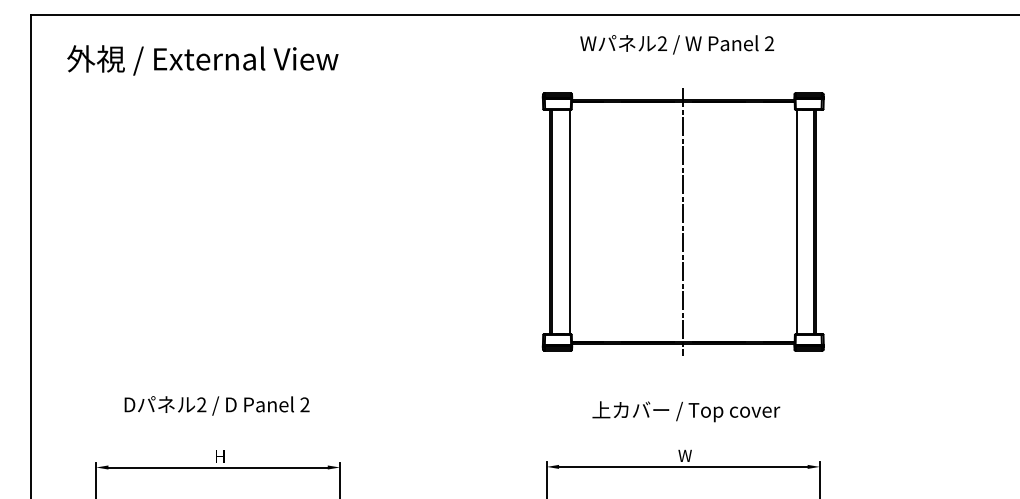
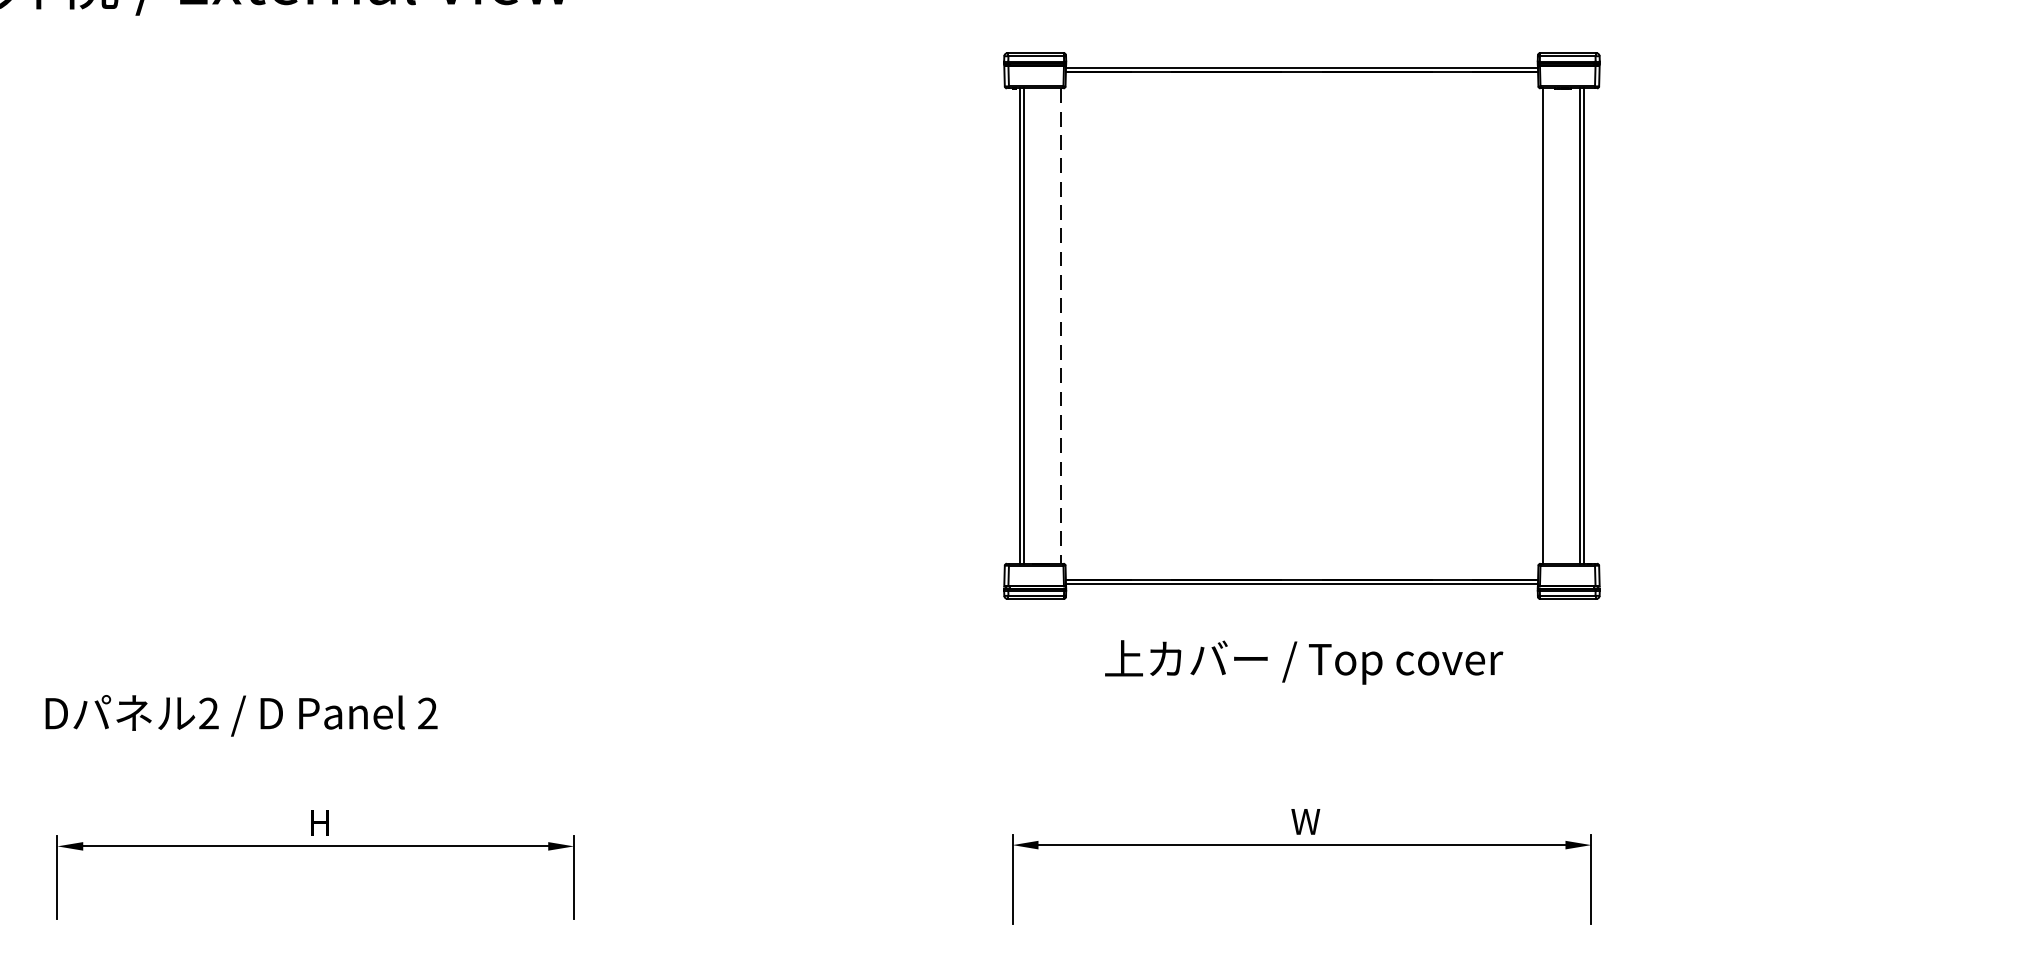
line: (569, 222) -> (1060, 327), solid -> dashed
line: (683, 222) -> (1302, 327), removed
text: (216, 405) -> (240, 714), moved
text: (686, 411) -> (1304, 661), moved

